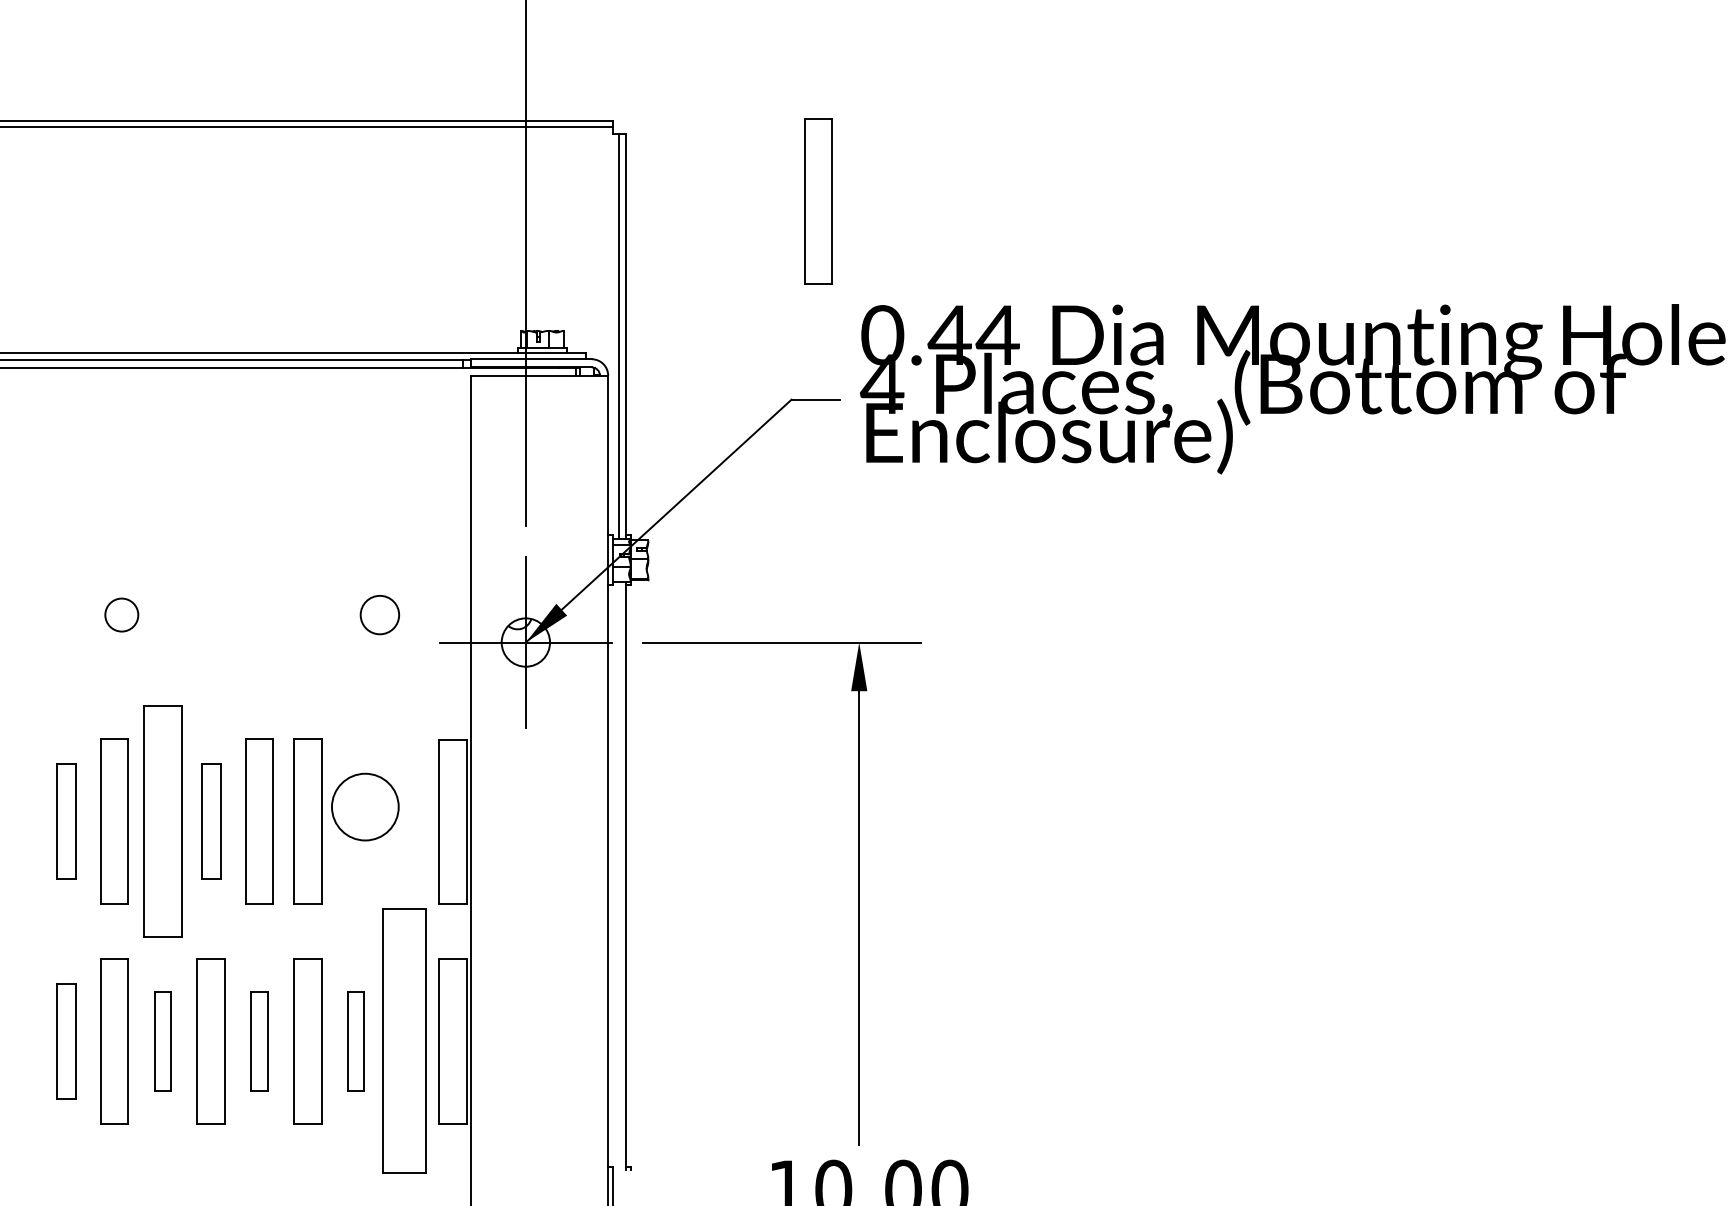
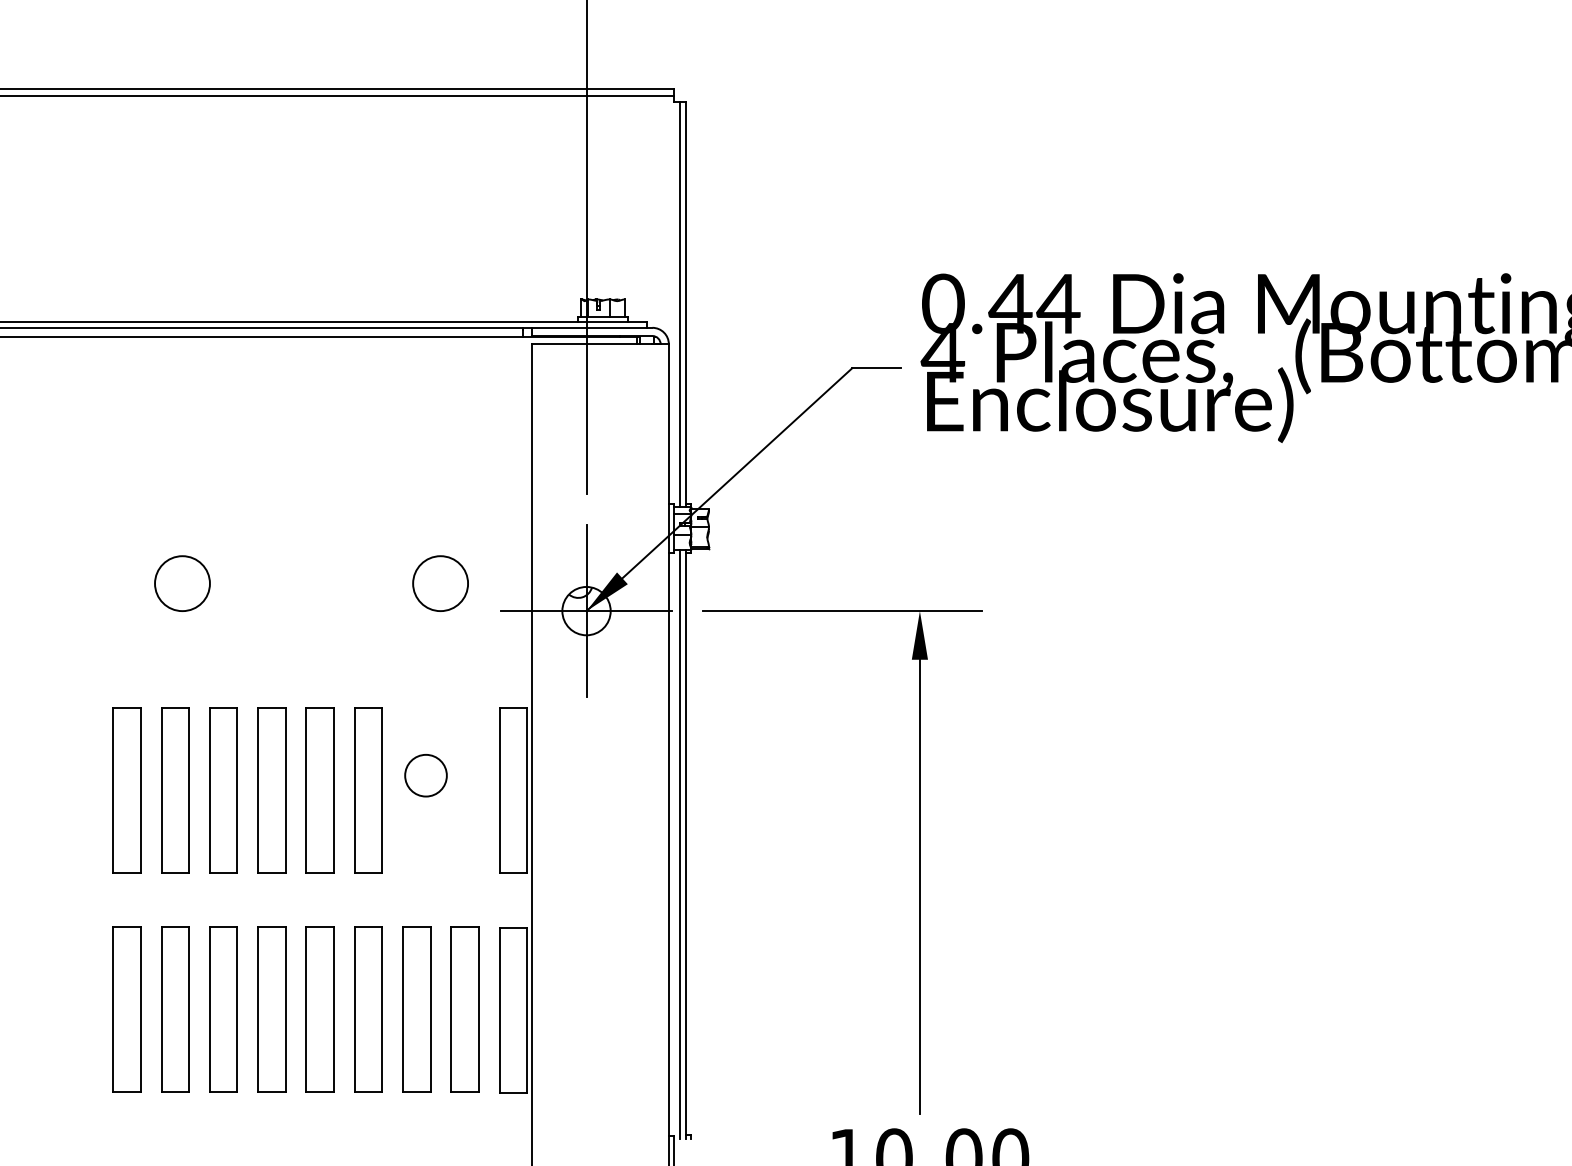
part: (818, 201) -> (879, 170), removed
circle: (121, 614) -> (182, 583), size x1.67
circle: (379, 614) -> (440, 583), size x1.43
circle: (365, 806) -> (426, 775), size x0.62
part: (66, 821) -> (127, 790), size x1.43
part: (162, 821) -> (223, 790), size x0.71
part: (210, 821) -> (271, 790), size x1.43
line: (619, 875) -> (680, 844), added
part: (66, 1041) -> (127, 1010), size x1.43
part: (162, 1041) -> (223, 1010), size x1.67
part: (259, 1041) -> (320, 1010), size x1.67
part: (355, 1041) -> (416, 1010), size x1.67
part: (404, 1041) -> (465, 1010), size x0.62

